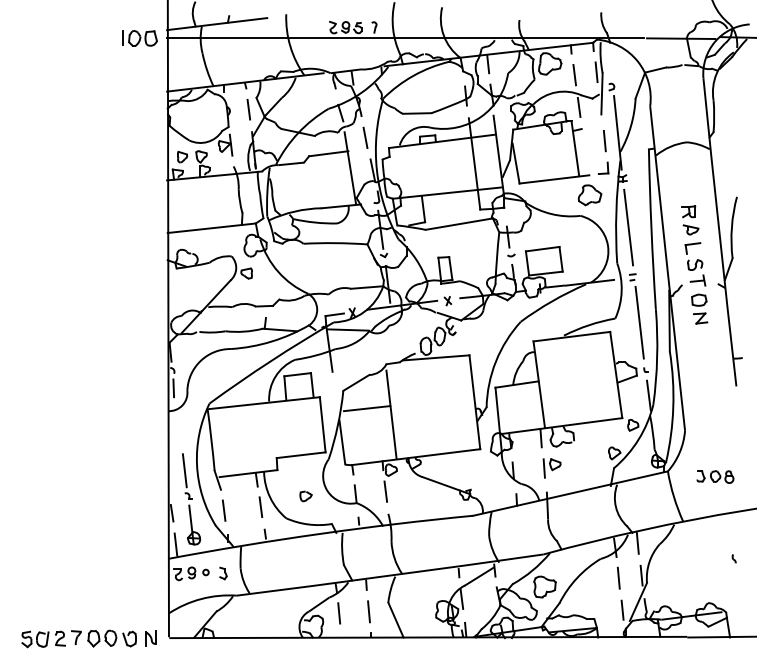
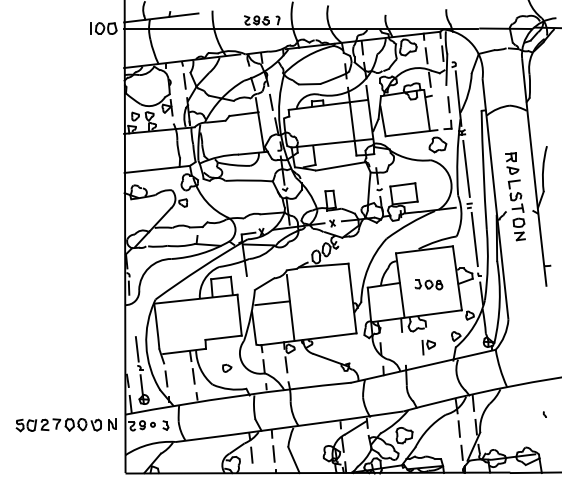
part: (551, 468) -> (428, 347), moved
part: (714, 476) -> (428, 284), moved
part: (88, 639) -> (65, 425), moved

